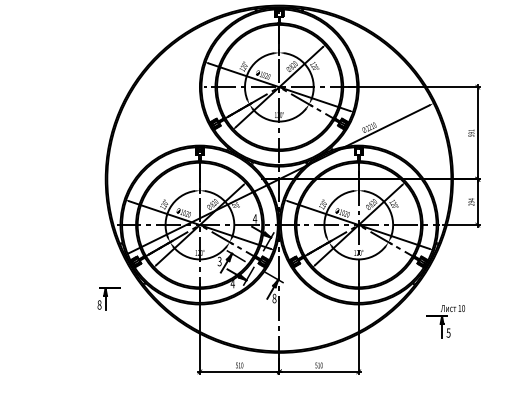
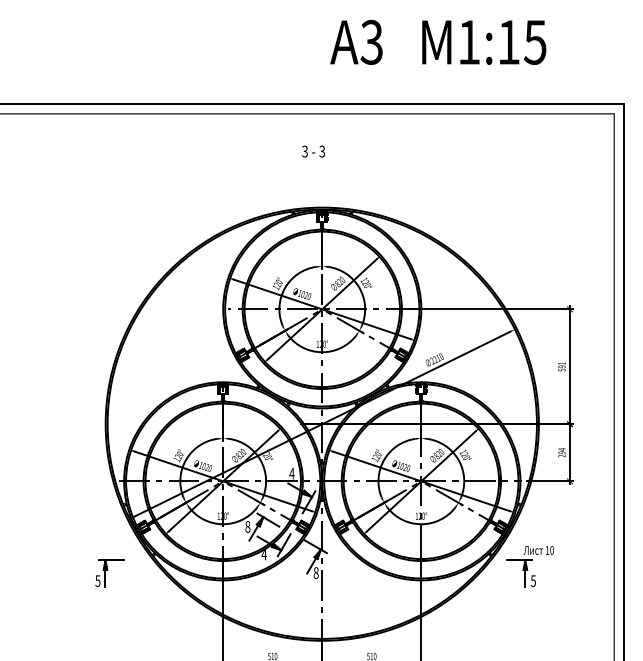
text: (219, 261) -> (247, 526), 3 -> 8
text: (99, 304) -> (97, 580), 8 -> 5
part: (445, 321) -> (529, 566), moved

